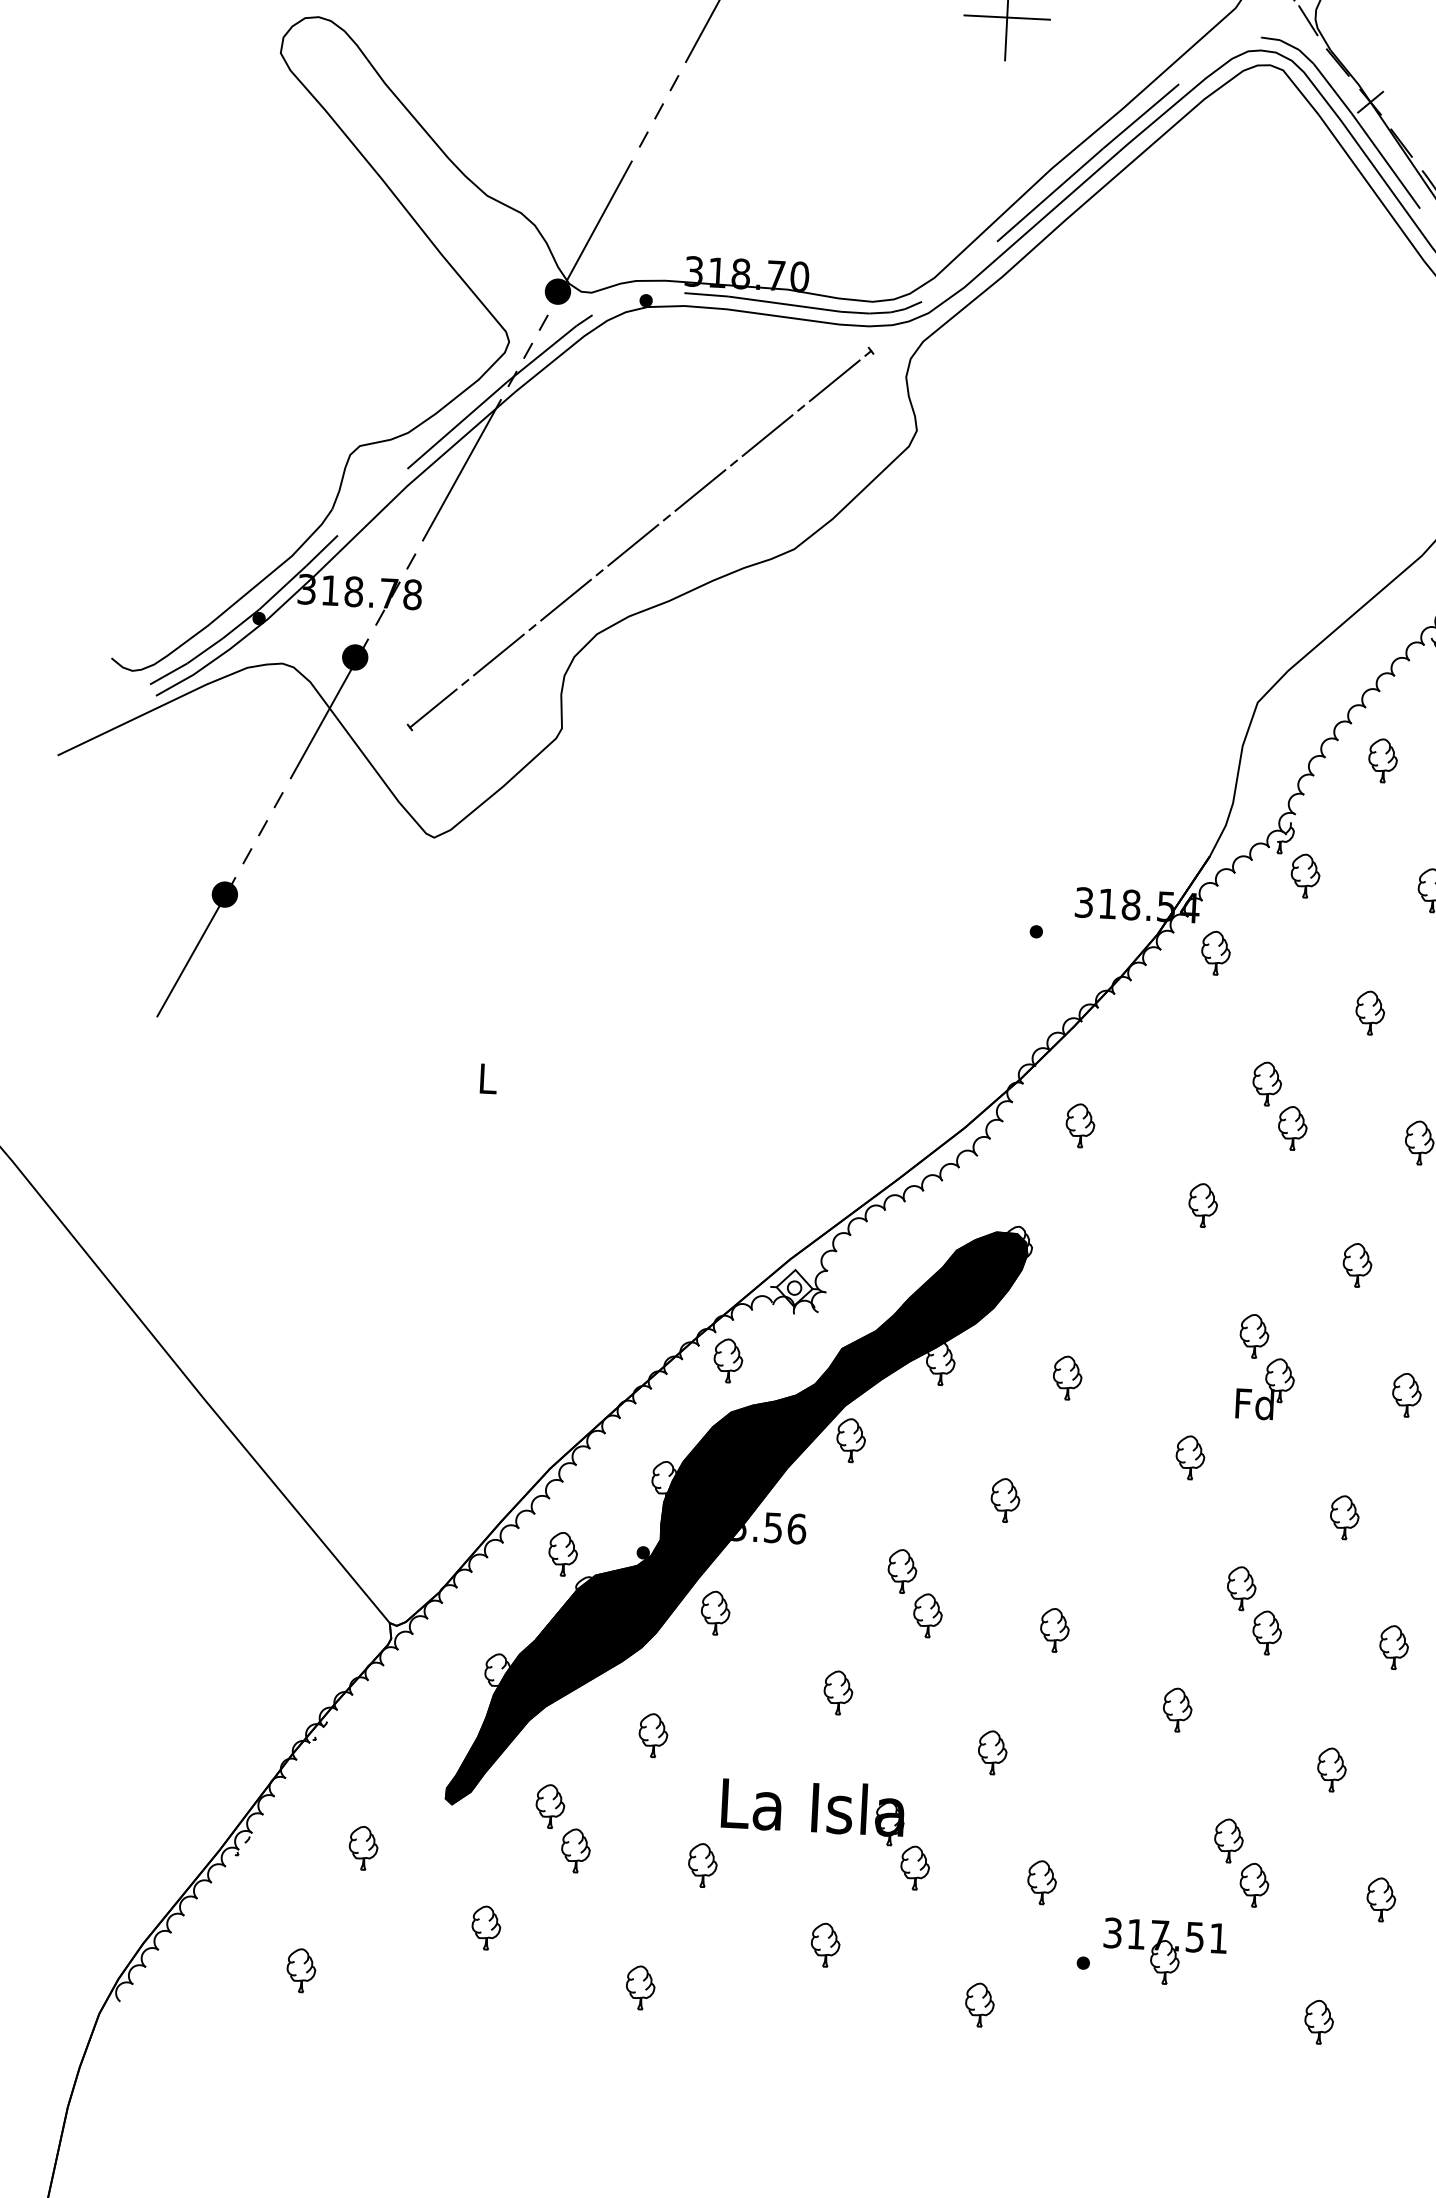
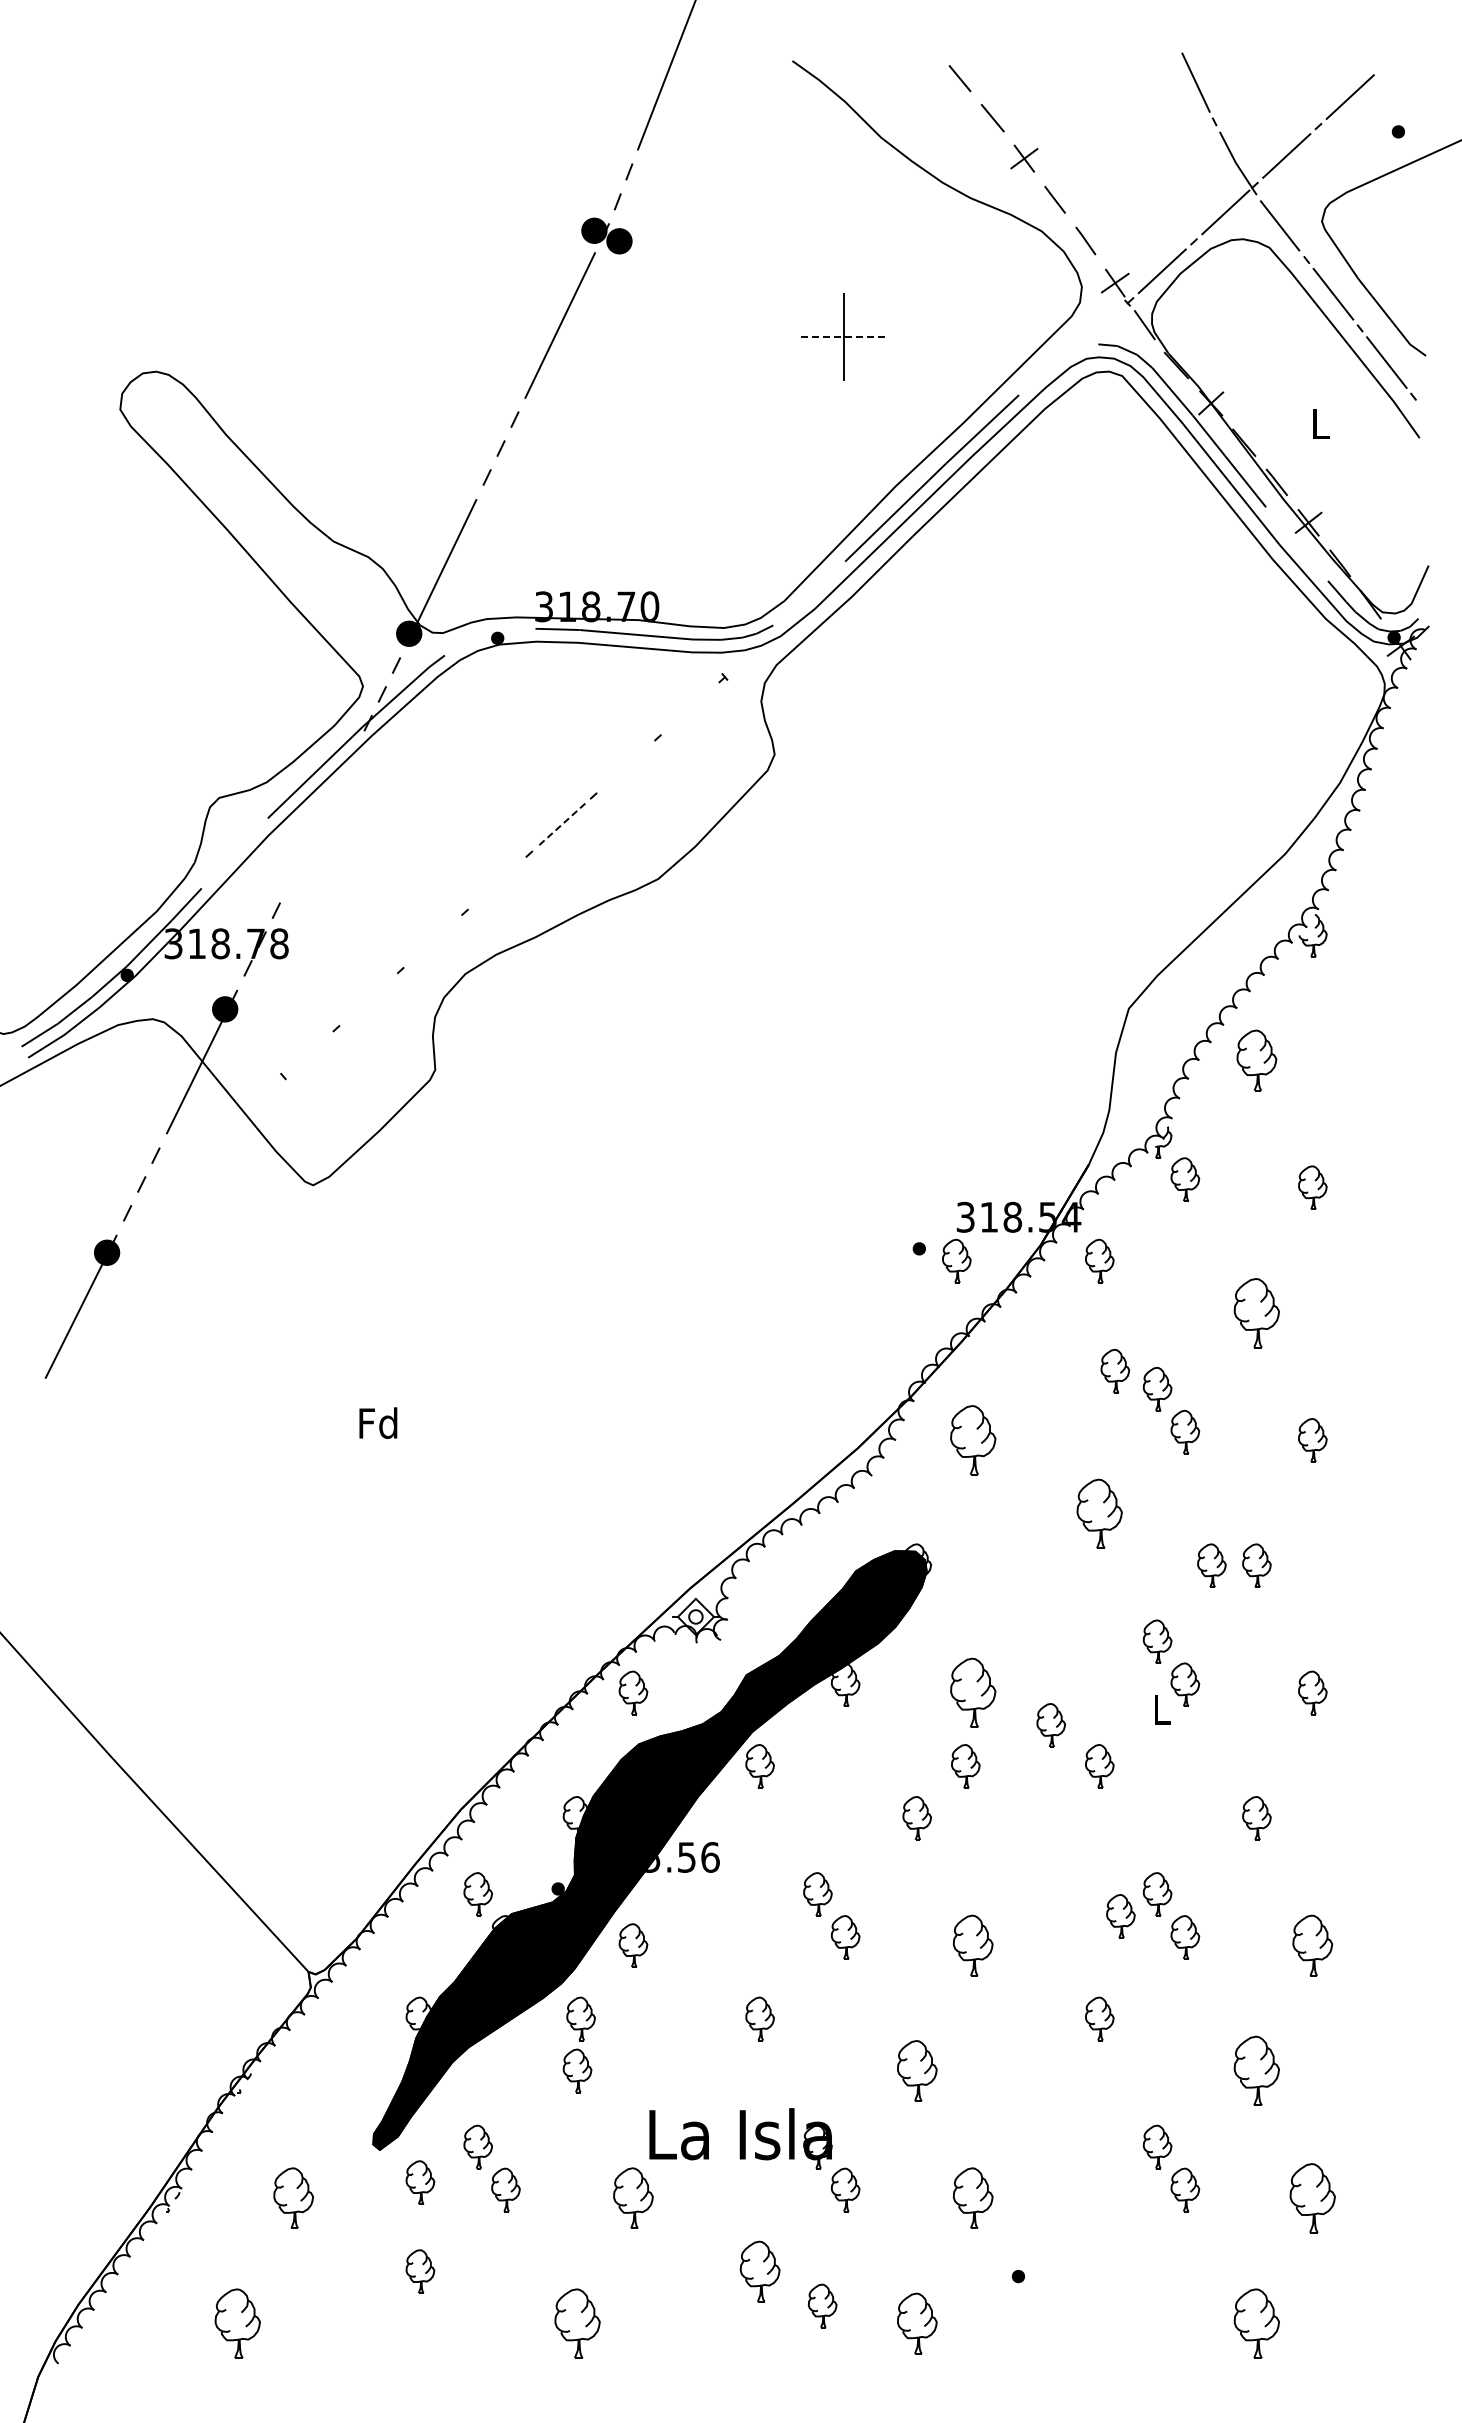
line: (1006, 17) -> (843, 337), solid -> dashed
line: (834, 380) -> (689, 708), removed
line: (767, 435) -> (625, 766), removed
line: (461, 469) -> (321, 816), removed
line: (700, 490) -> (561, 825), solid -> dashed
line: (633, 544) -> (497, 882), removed
line: (565, 599) -> (432, 940), removed
line: (498, 654) -> (368, 999), removed
line: (433, 708) -> (305, 1056), removed
part: (1382, 760) -> (1256, 1060), size x1.4
part: (1072, 945) -> (956, 1260), added
part: (1369, 1012) -> (1256, 1312), size x1.6
part: (1226, 1063) -> (1115, 1370), added
text: (487, 1077) -> (378, 1422), L -> Fd
part: (1079, 1125) -> (972, 1440), size x1.6
part: (1202, 1205) -> (1099, 1513), size x1.6
part: (1312, 1262) -> (1211, 1565), added
part: (1067, 1377) -> (972, 1692), size x1.6
text: (1254, 1404) -> (1161, 1709), Fd -> L
part: (1143, 1414) -> (1050, 1725), added
part: (1056, 1451) -> (965, 1766), added
part: (1203, 1608) -> (1120, 1916), added
part: (1054, 1630) -> (972, 1945), size x1.4
part: (1393, 1647) -> (1312, 1945), size x1.4
part: (659, 1683) -> (580, 2018), added
part: (991, 1752) -> (916, 2070), size x1.4
part: (1331, 1769) -> (1256, 2070), size x1.6
part: (490, 1838) -> (420, 2182), added
part: (363, 1847) -> (293, 2197), size x1.4
part: (702, 1864) -> (633, 2197), size x1.4
part: (1041, 1881) -> (972, 2197), size x1.4
part: (1381, 1899) -> (1312, 2197), size x1.6
part: (824, 1945) -> (759, 2271), size x1.4
part: (1164, 1952) -> (1098, 2261), removed
part: (301, 1970) -> (237, 2323), size x1.6
part: (886, 1982) -> (822, 2305), added
part: (640, 1987) -> (577, 2323), size x1.6
part: (979, 2004) -> (916, 2323), size x1.4
part: (1318, 2022) -> (1256, 2323), size x1.6

